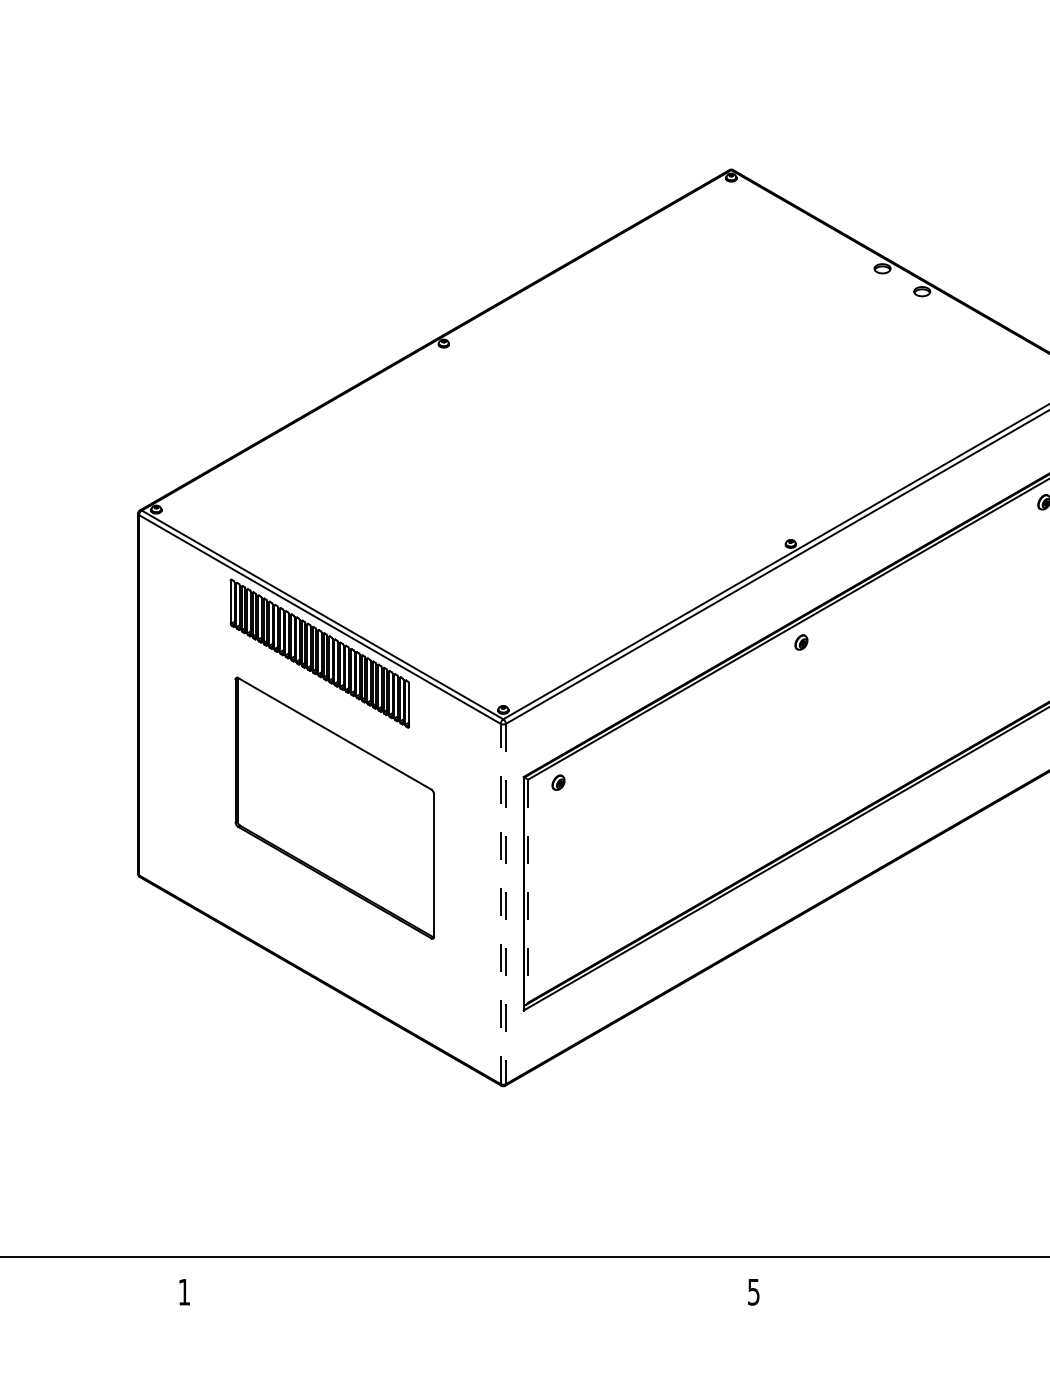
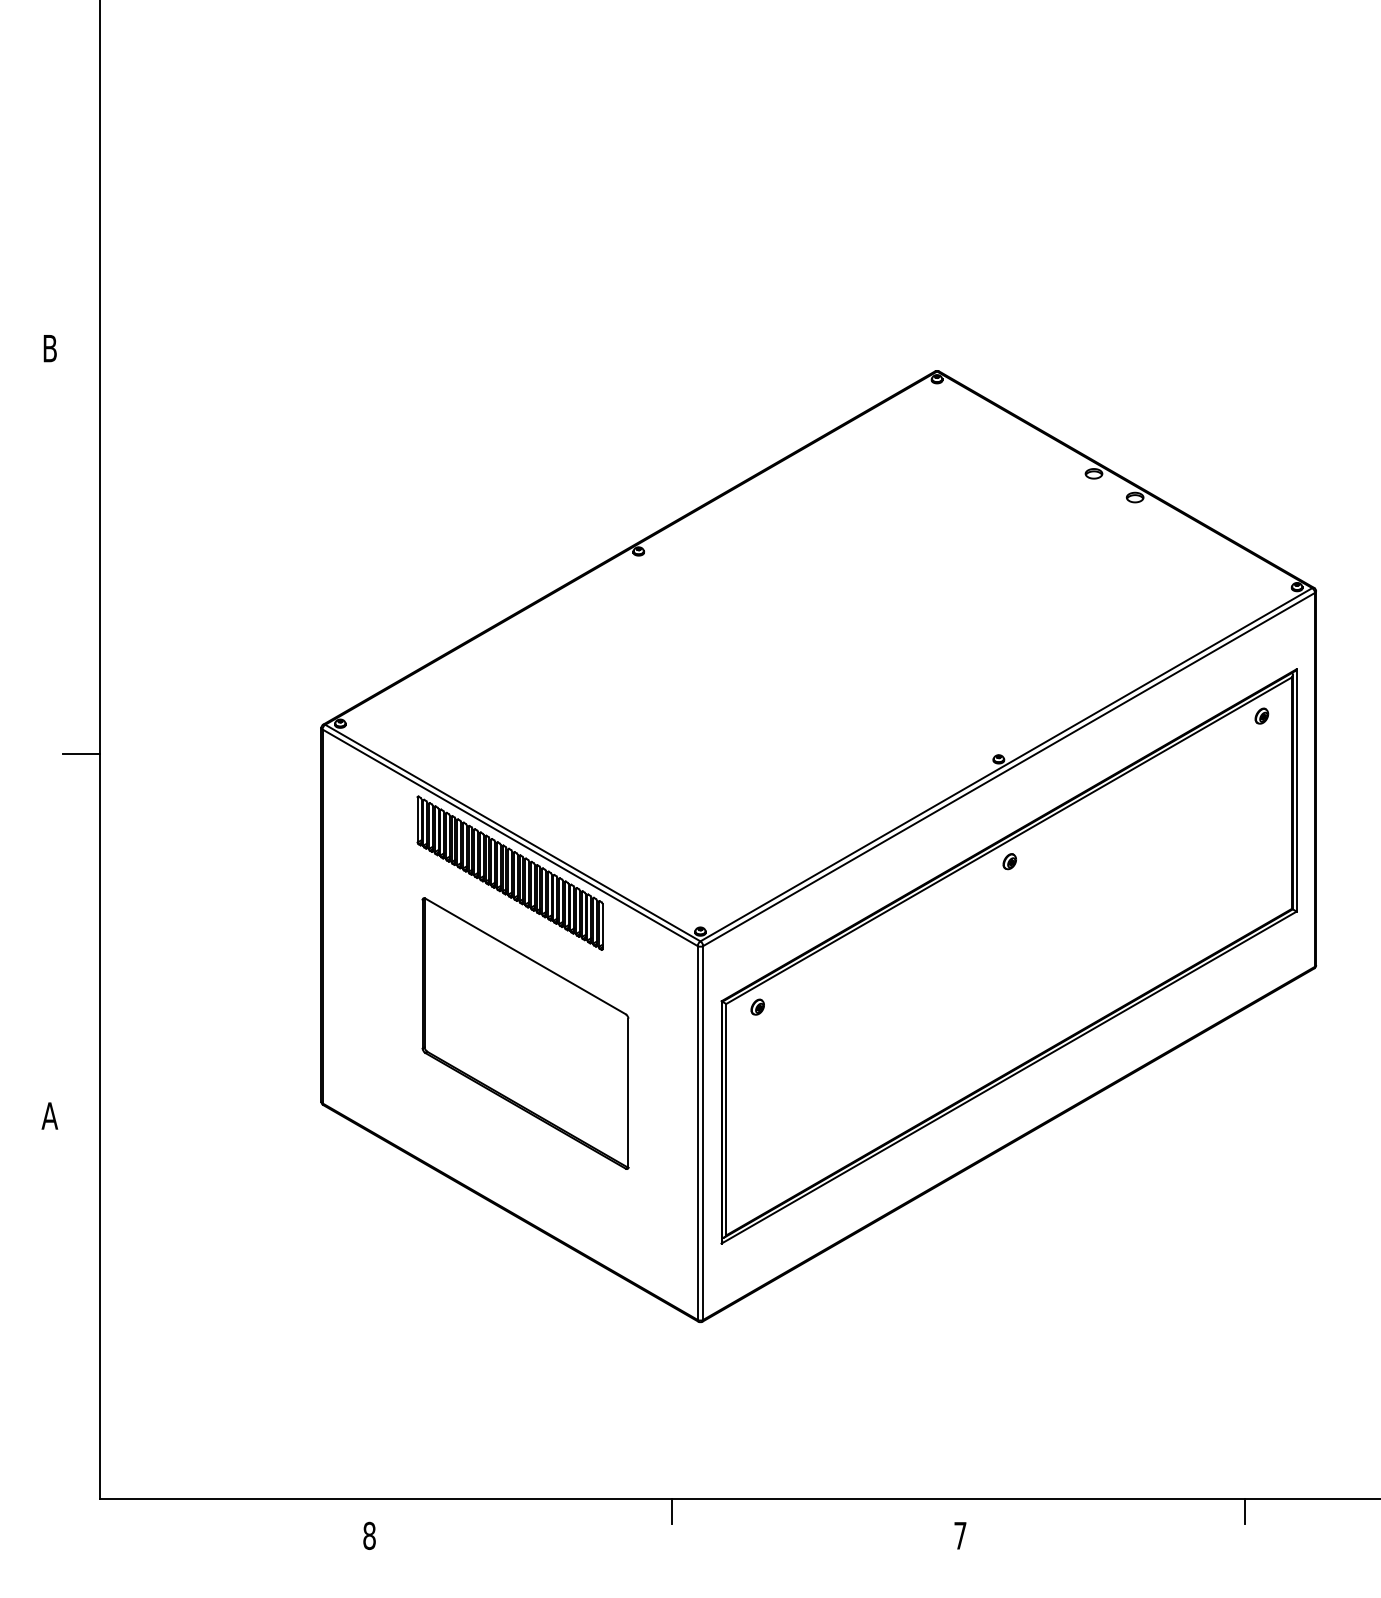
line: (528, 890) -> (726, 1119), dashed -> solid
line: (500, 904) -> (697, 1133), dashed -> solid
line: (506, 904) -> (703, 1133), dashed -> solid
line: (476, 1268) -> (672, 1511), added
line: (1028, 1268) -> (1245, 1511), added
text: (184, 1291) -> (369, 1535), 1 -> 8
text: (753, 1291) -> (960, 1535), 5 -> 7

